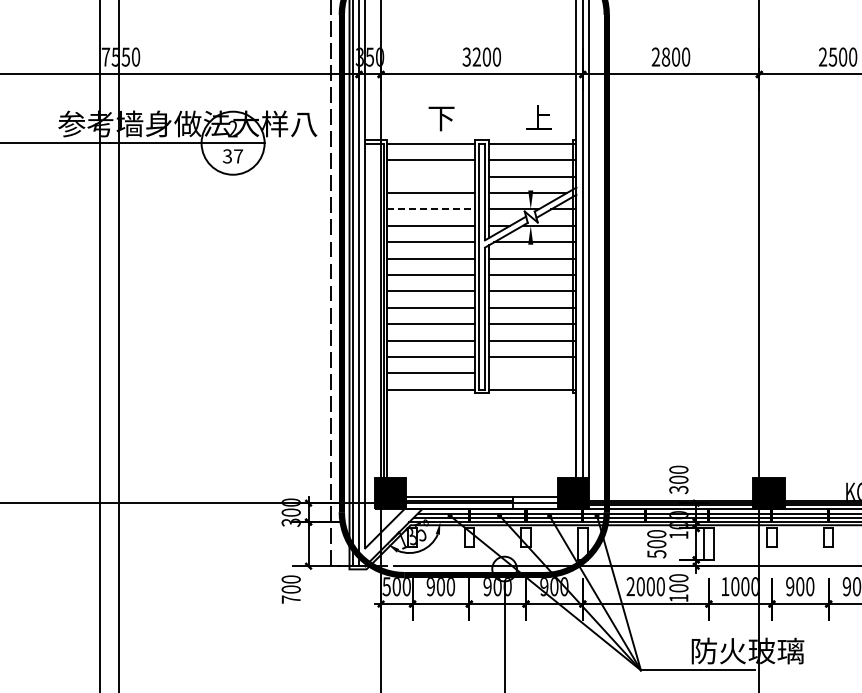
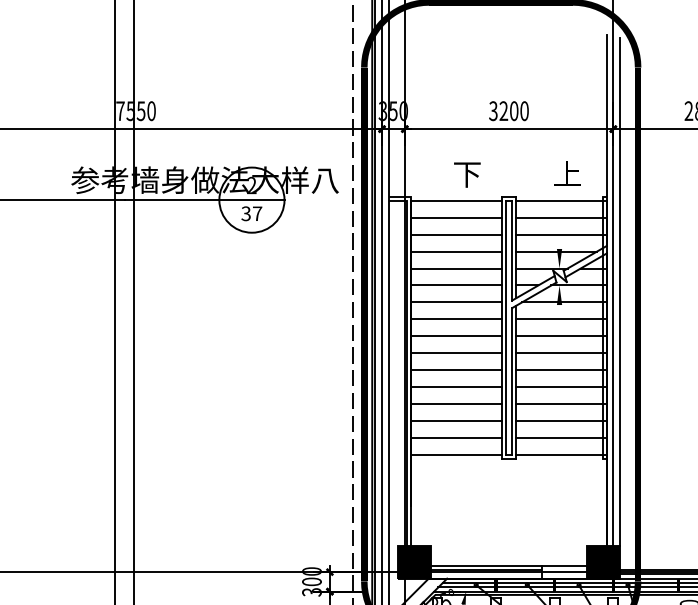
line: (430, 176) -> (455, 234), added
line: (431, 209) -> (456, 268), dashed -> solid
line: (532, 373) -> (561, 438), added

